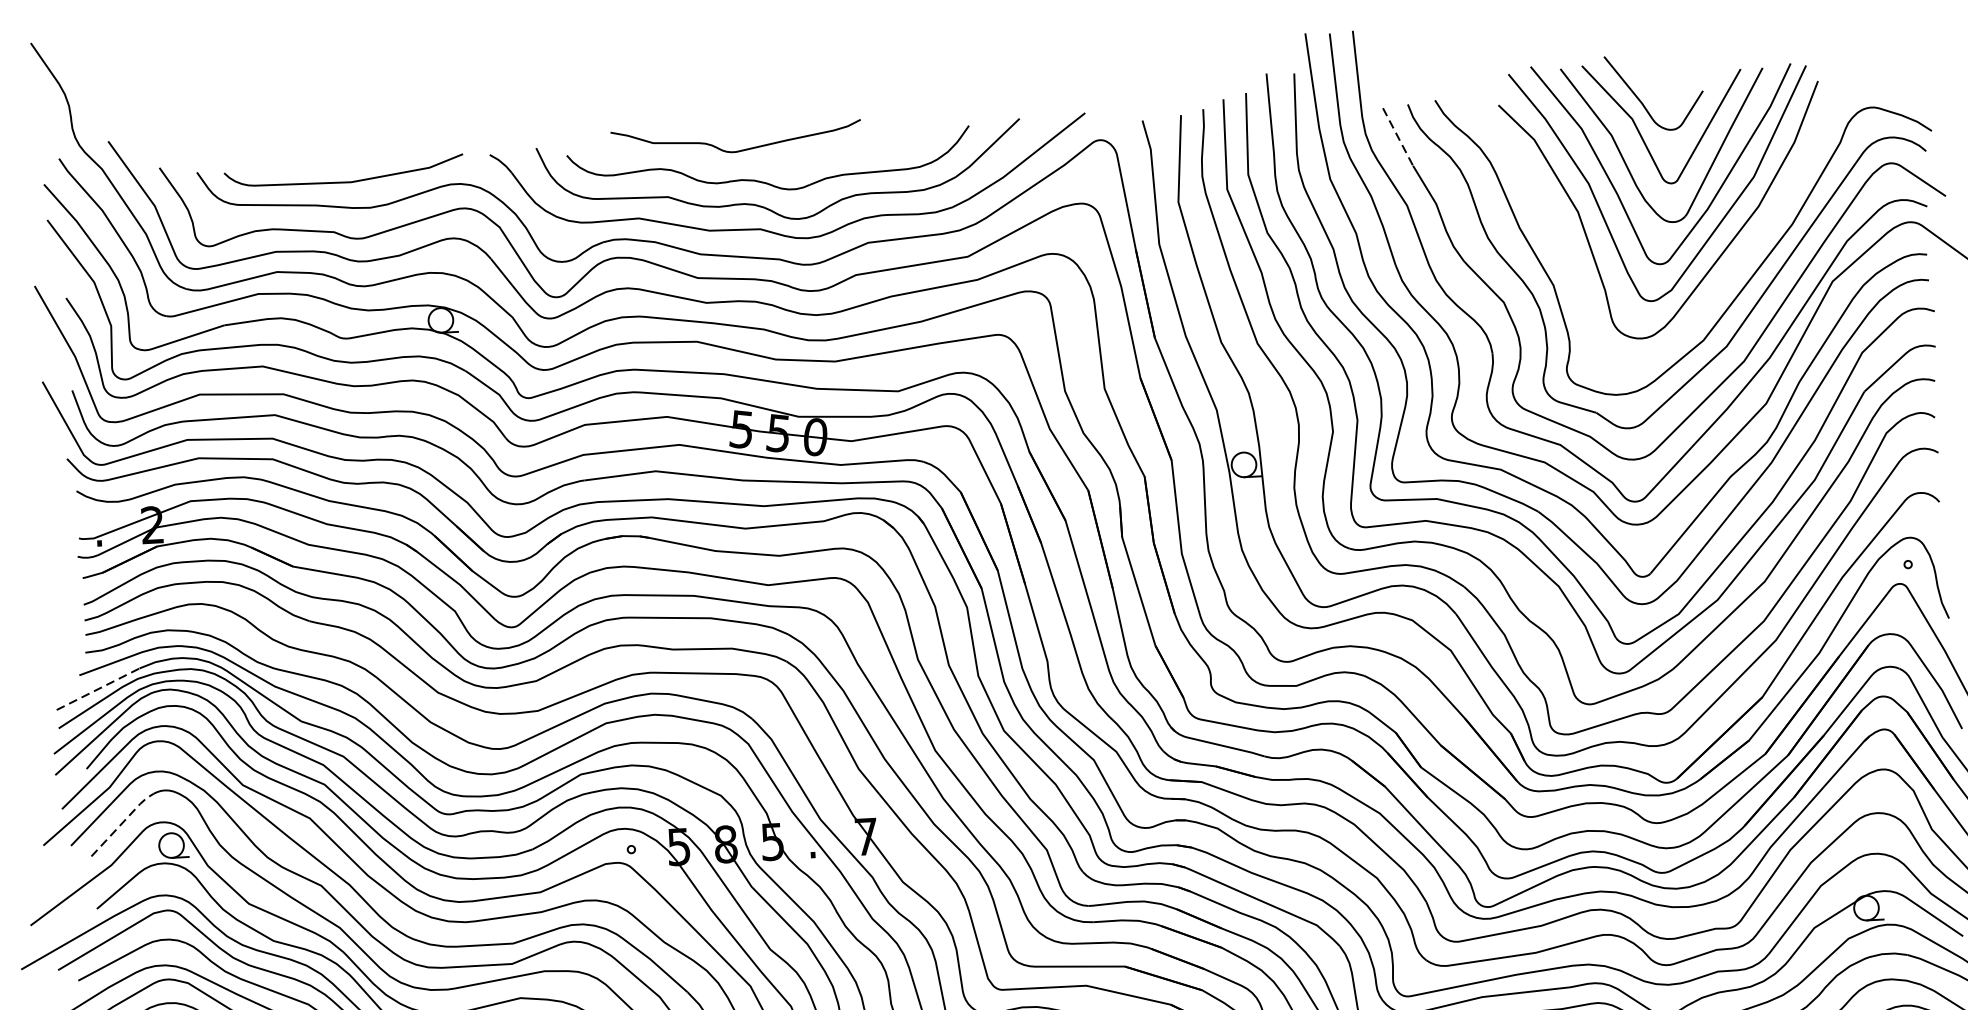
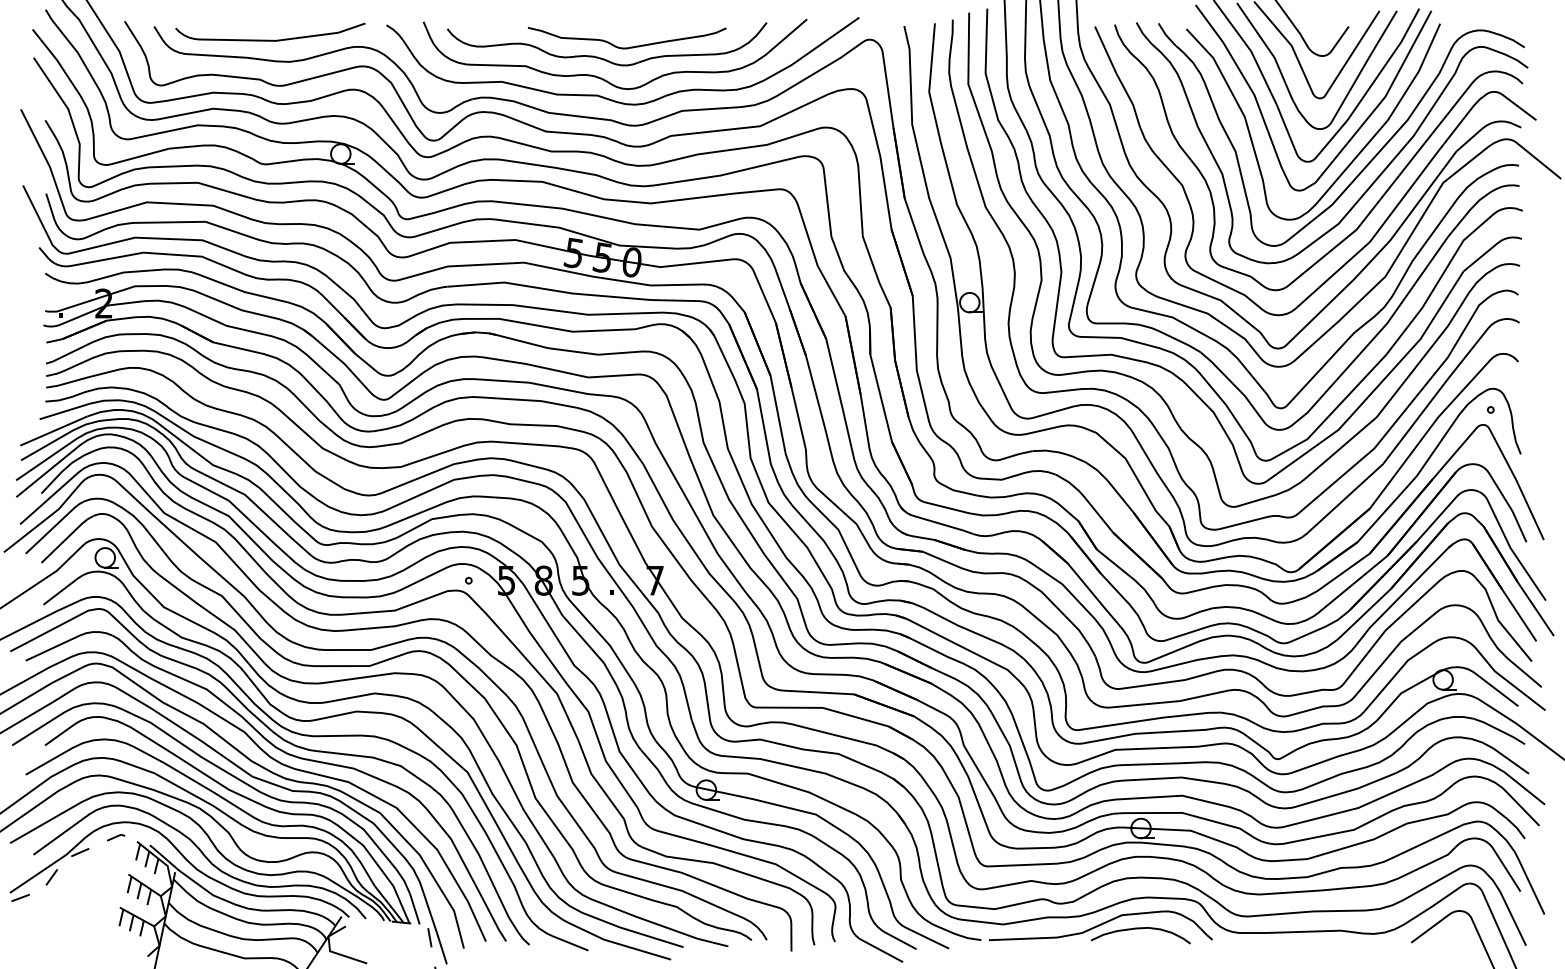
line: (1397, 136) -> (1105, 49), dashed -> solid
curve: (741, 149) -> (630, 46), moved
part: (1742, 253) -> (1373, 156), added
line: (97, 689) -> (53, 431), dashed -> solid
line: (122, 822) -> (67, 537), dashed -> solid

